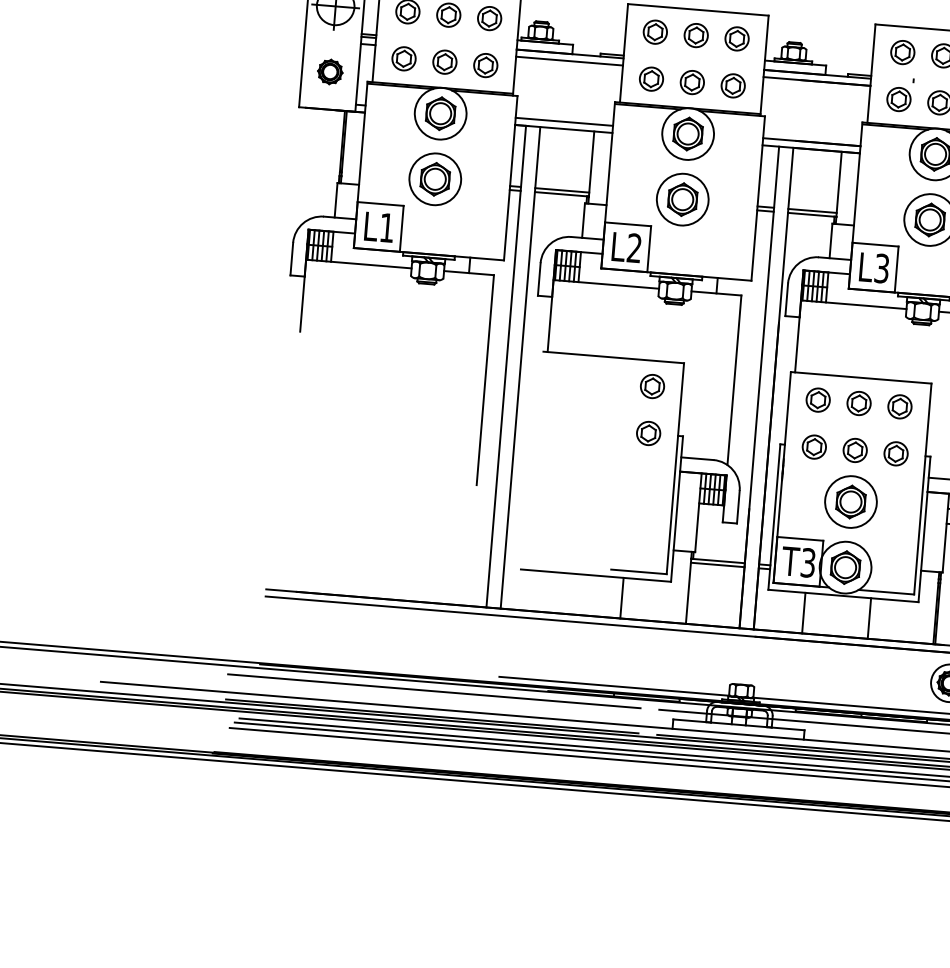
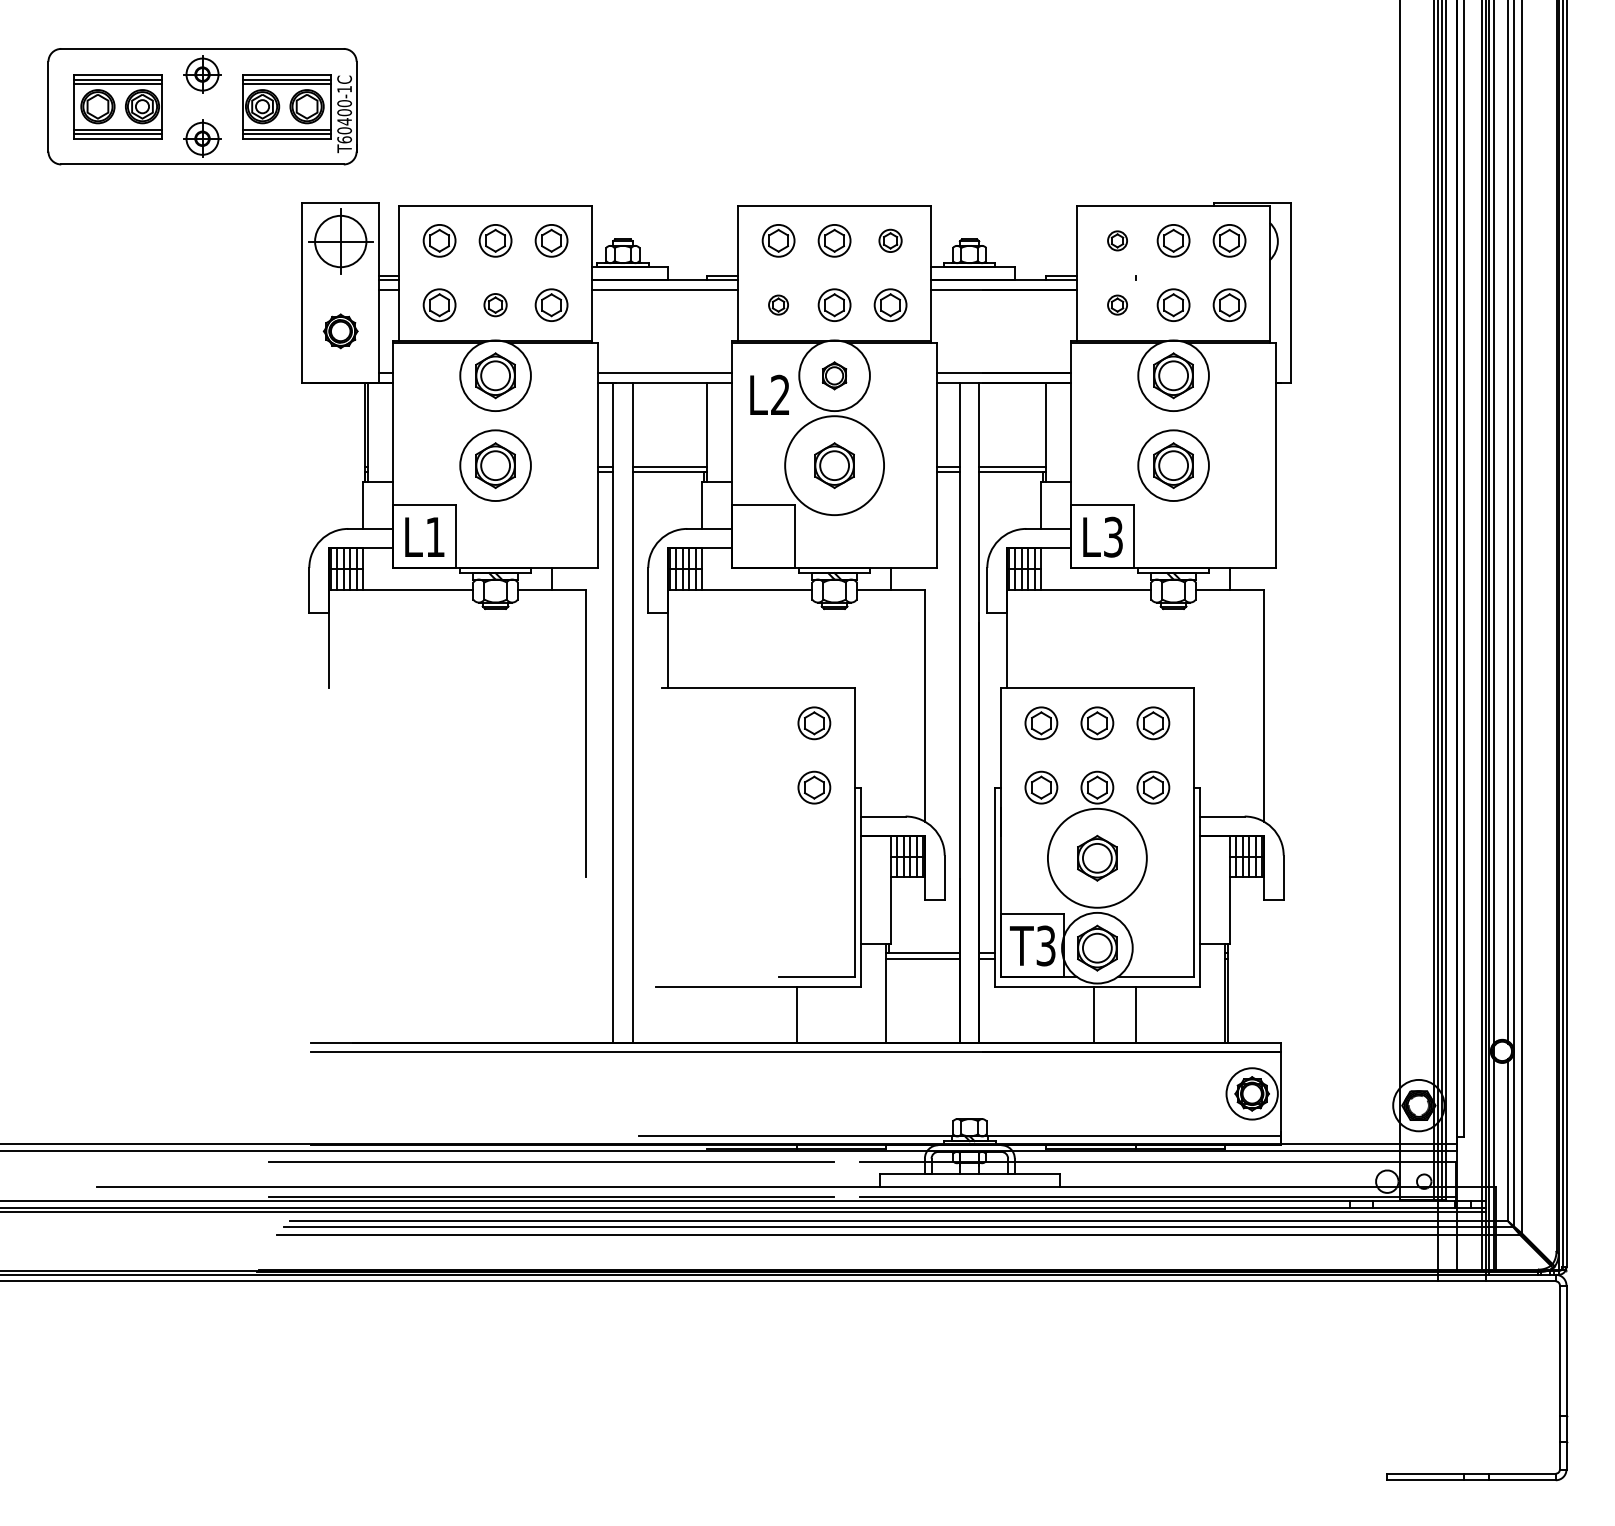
part: (737, 38) -> (890, 240), size x0.7
part: (902, 52) -> (1117, 240), size x0.6
part: (444, 61) -> (495, 304), size x0.7
part: (651, 78) -> (778, 304), size x0.6
part: (898, 99) -> (1117, 304), size x0.6
part: (688, 133) -> (834, 375), size x0.6
circle: (682, 199) -> (834, 465), size x1.4
text: (626, 247) -> (769, 394), moved
circle: (851, 501) -> (1097, 857), size x1.4
line: (803, 612) -> (1093, 1014), moved

